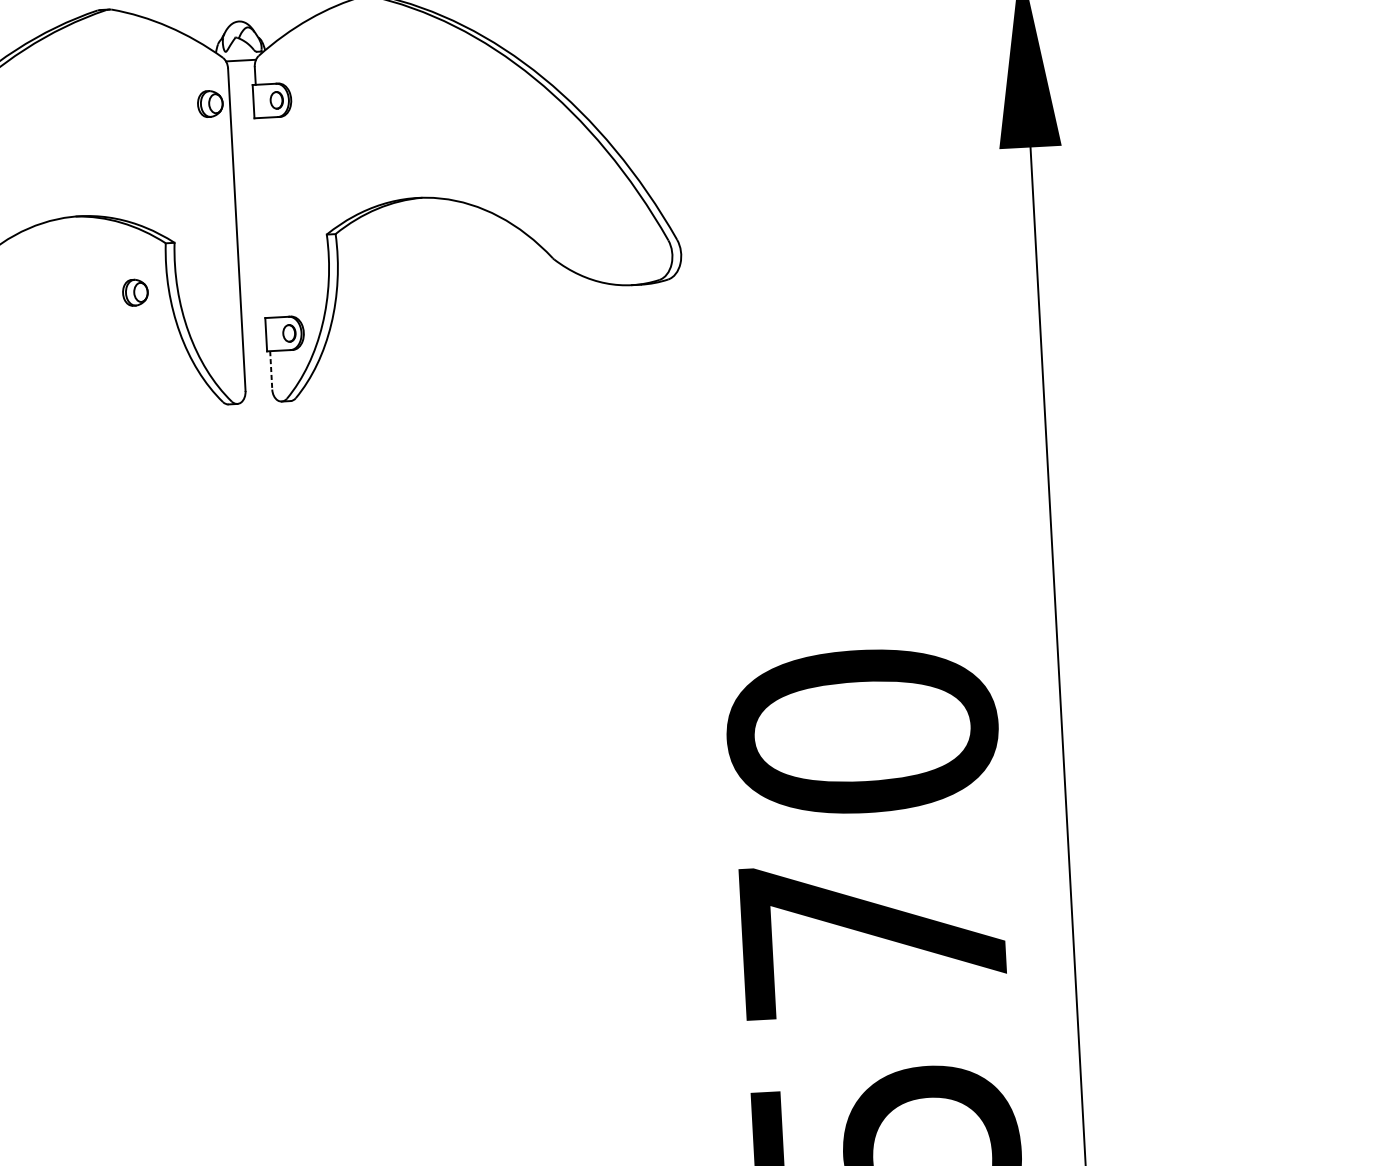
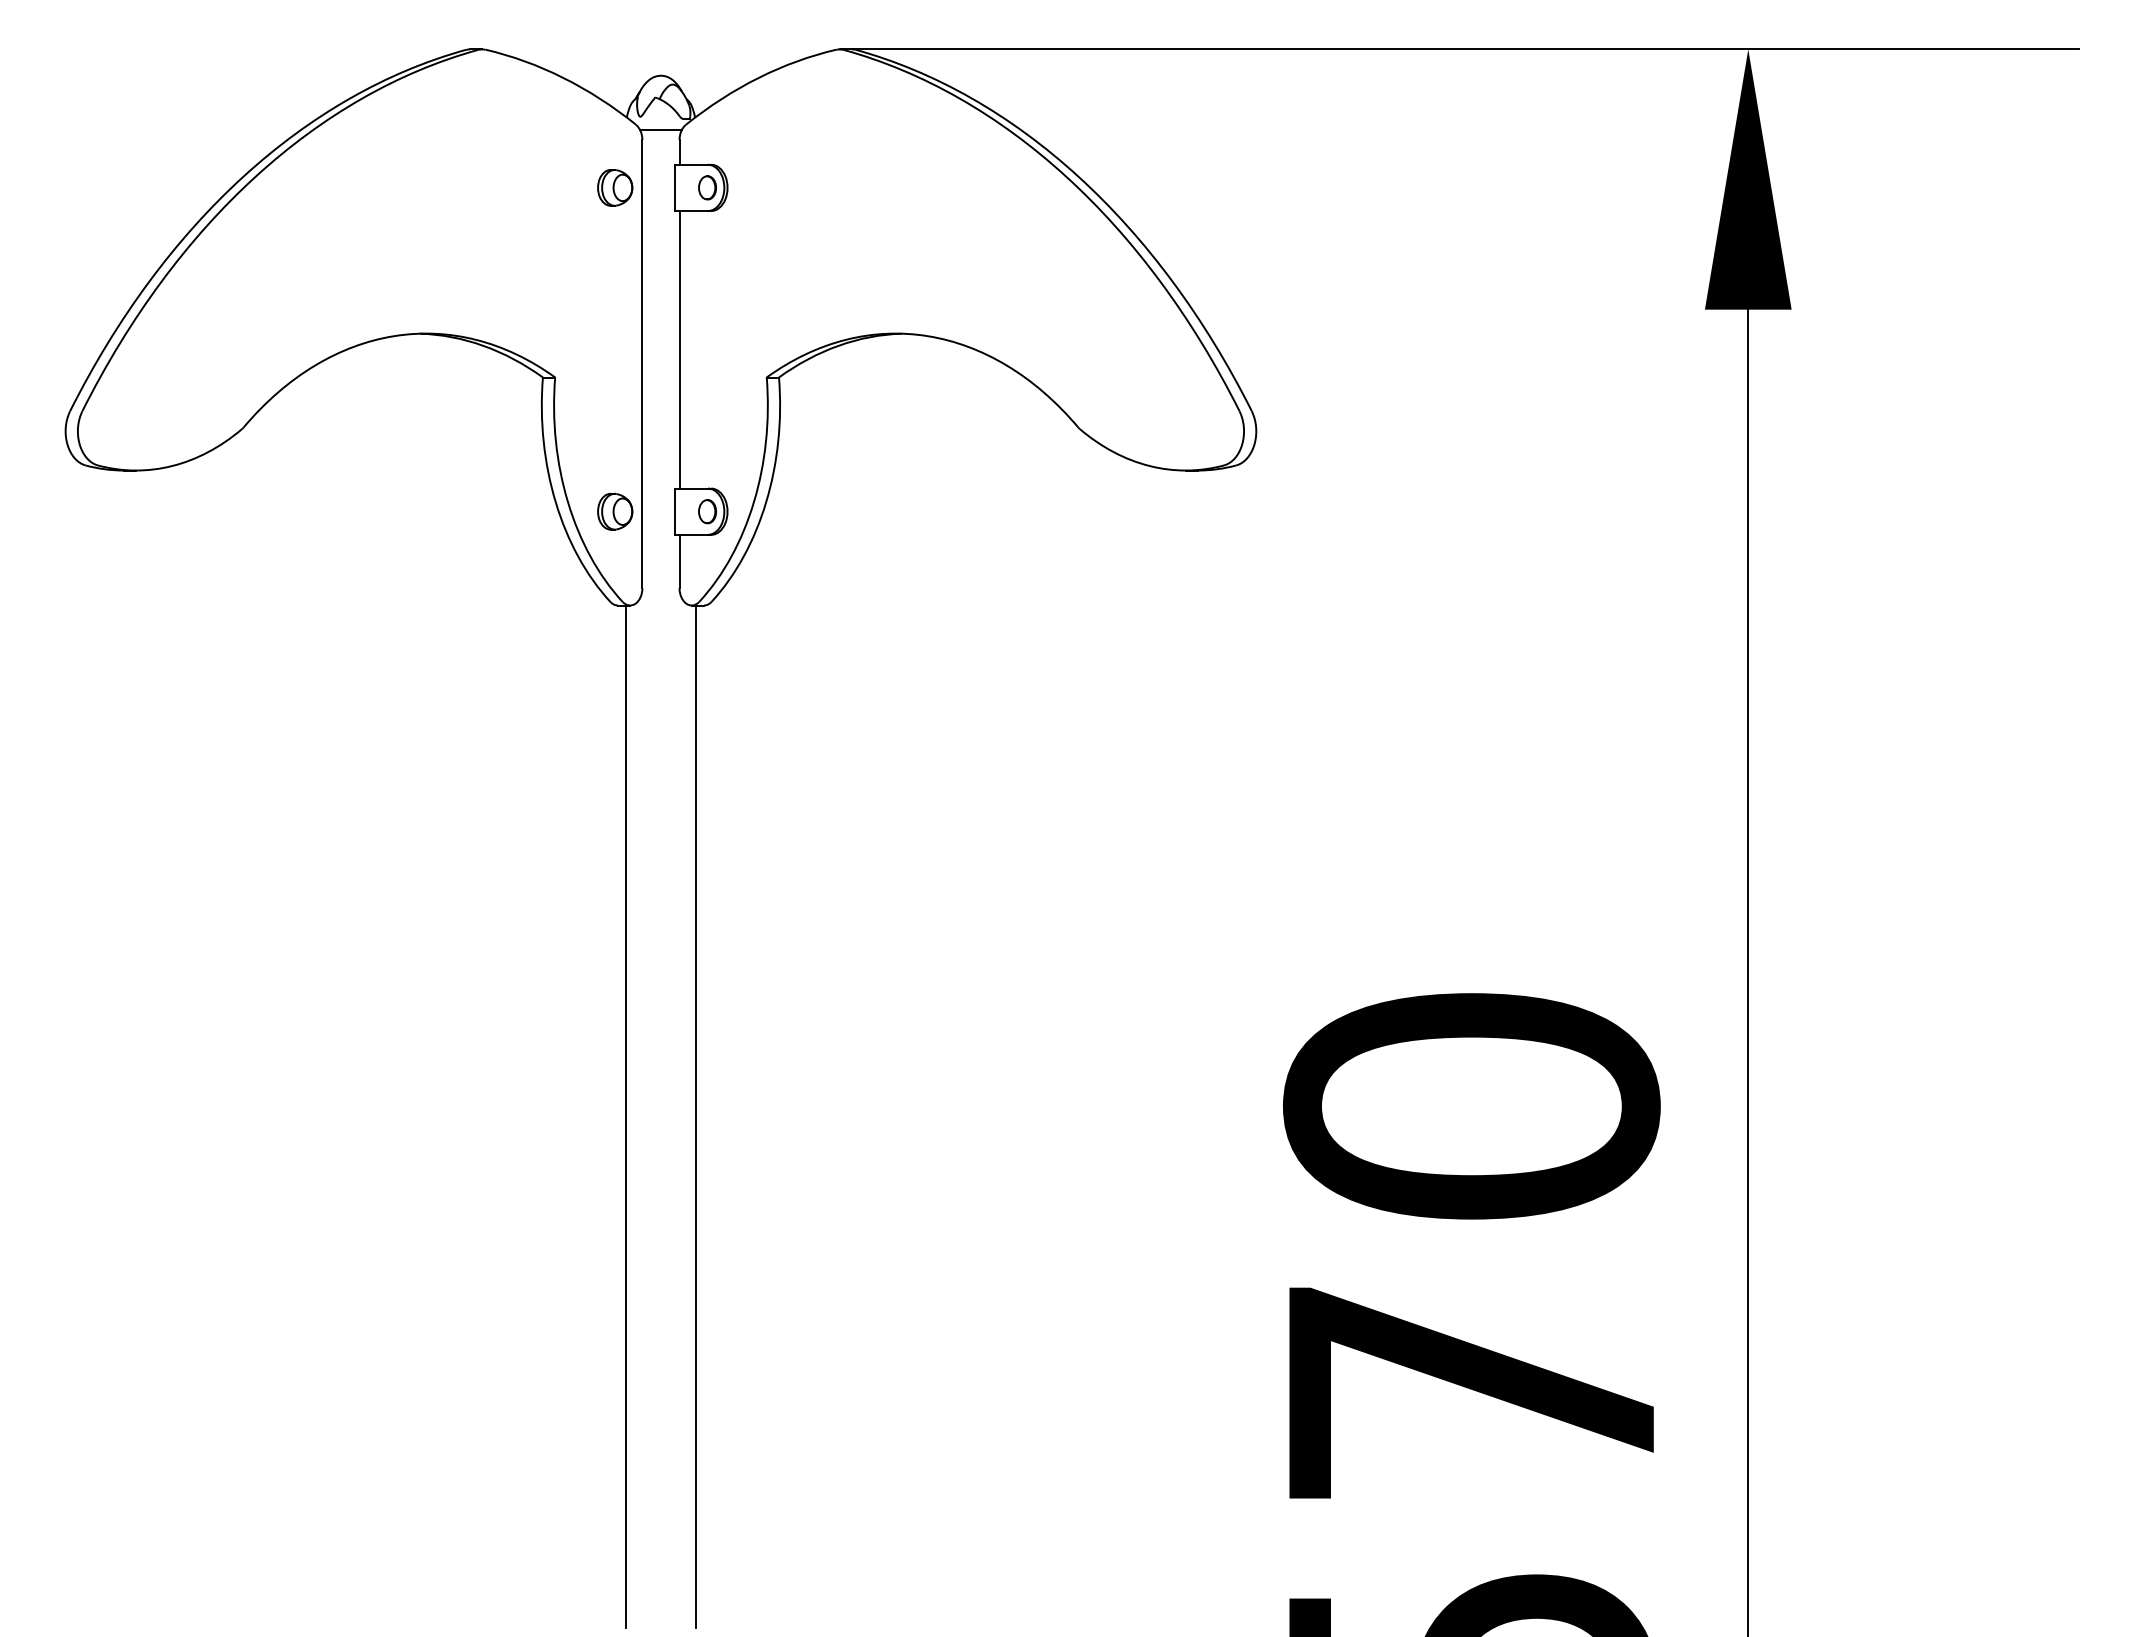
line: (262, 217) -> (679, 349), added
part: (135, 292) -> (615, 511), moved
line: (271, 370) -> (679, 561), dashed -> solid
line: (304, 769) -> (695, 1116), added
line: (254, 771) -> (626, 1116), added

